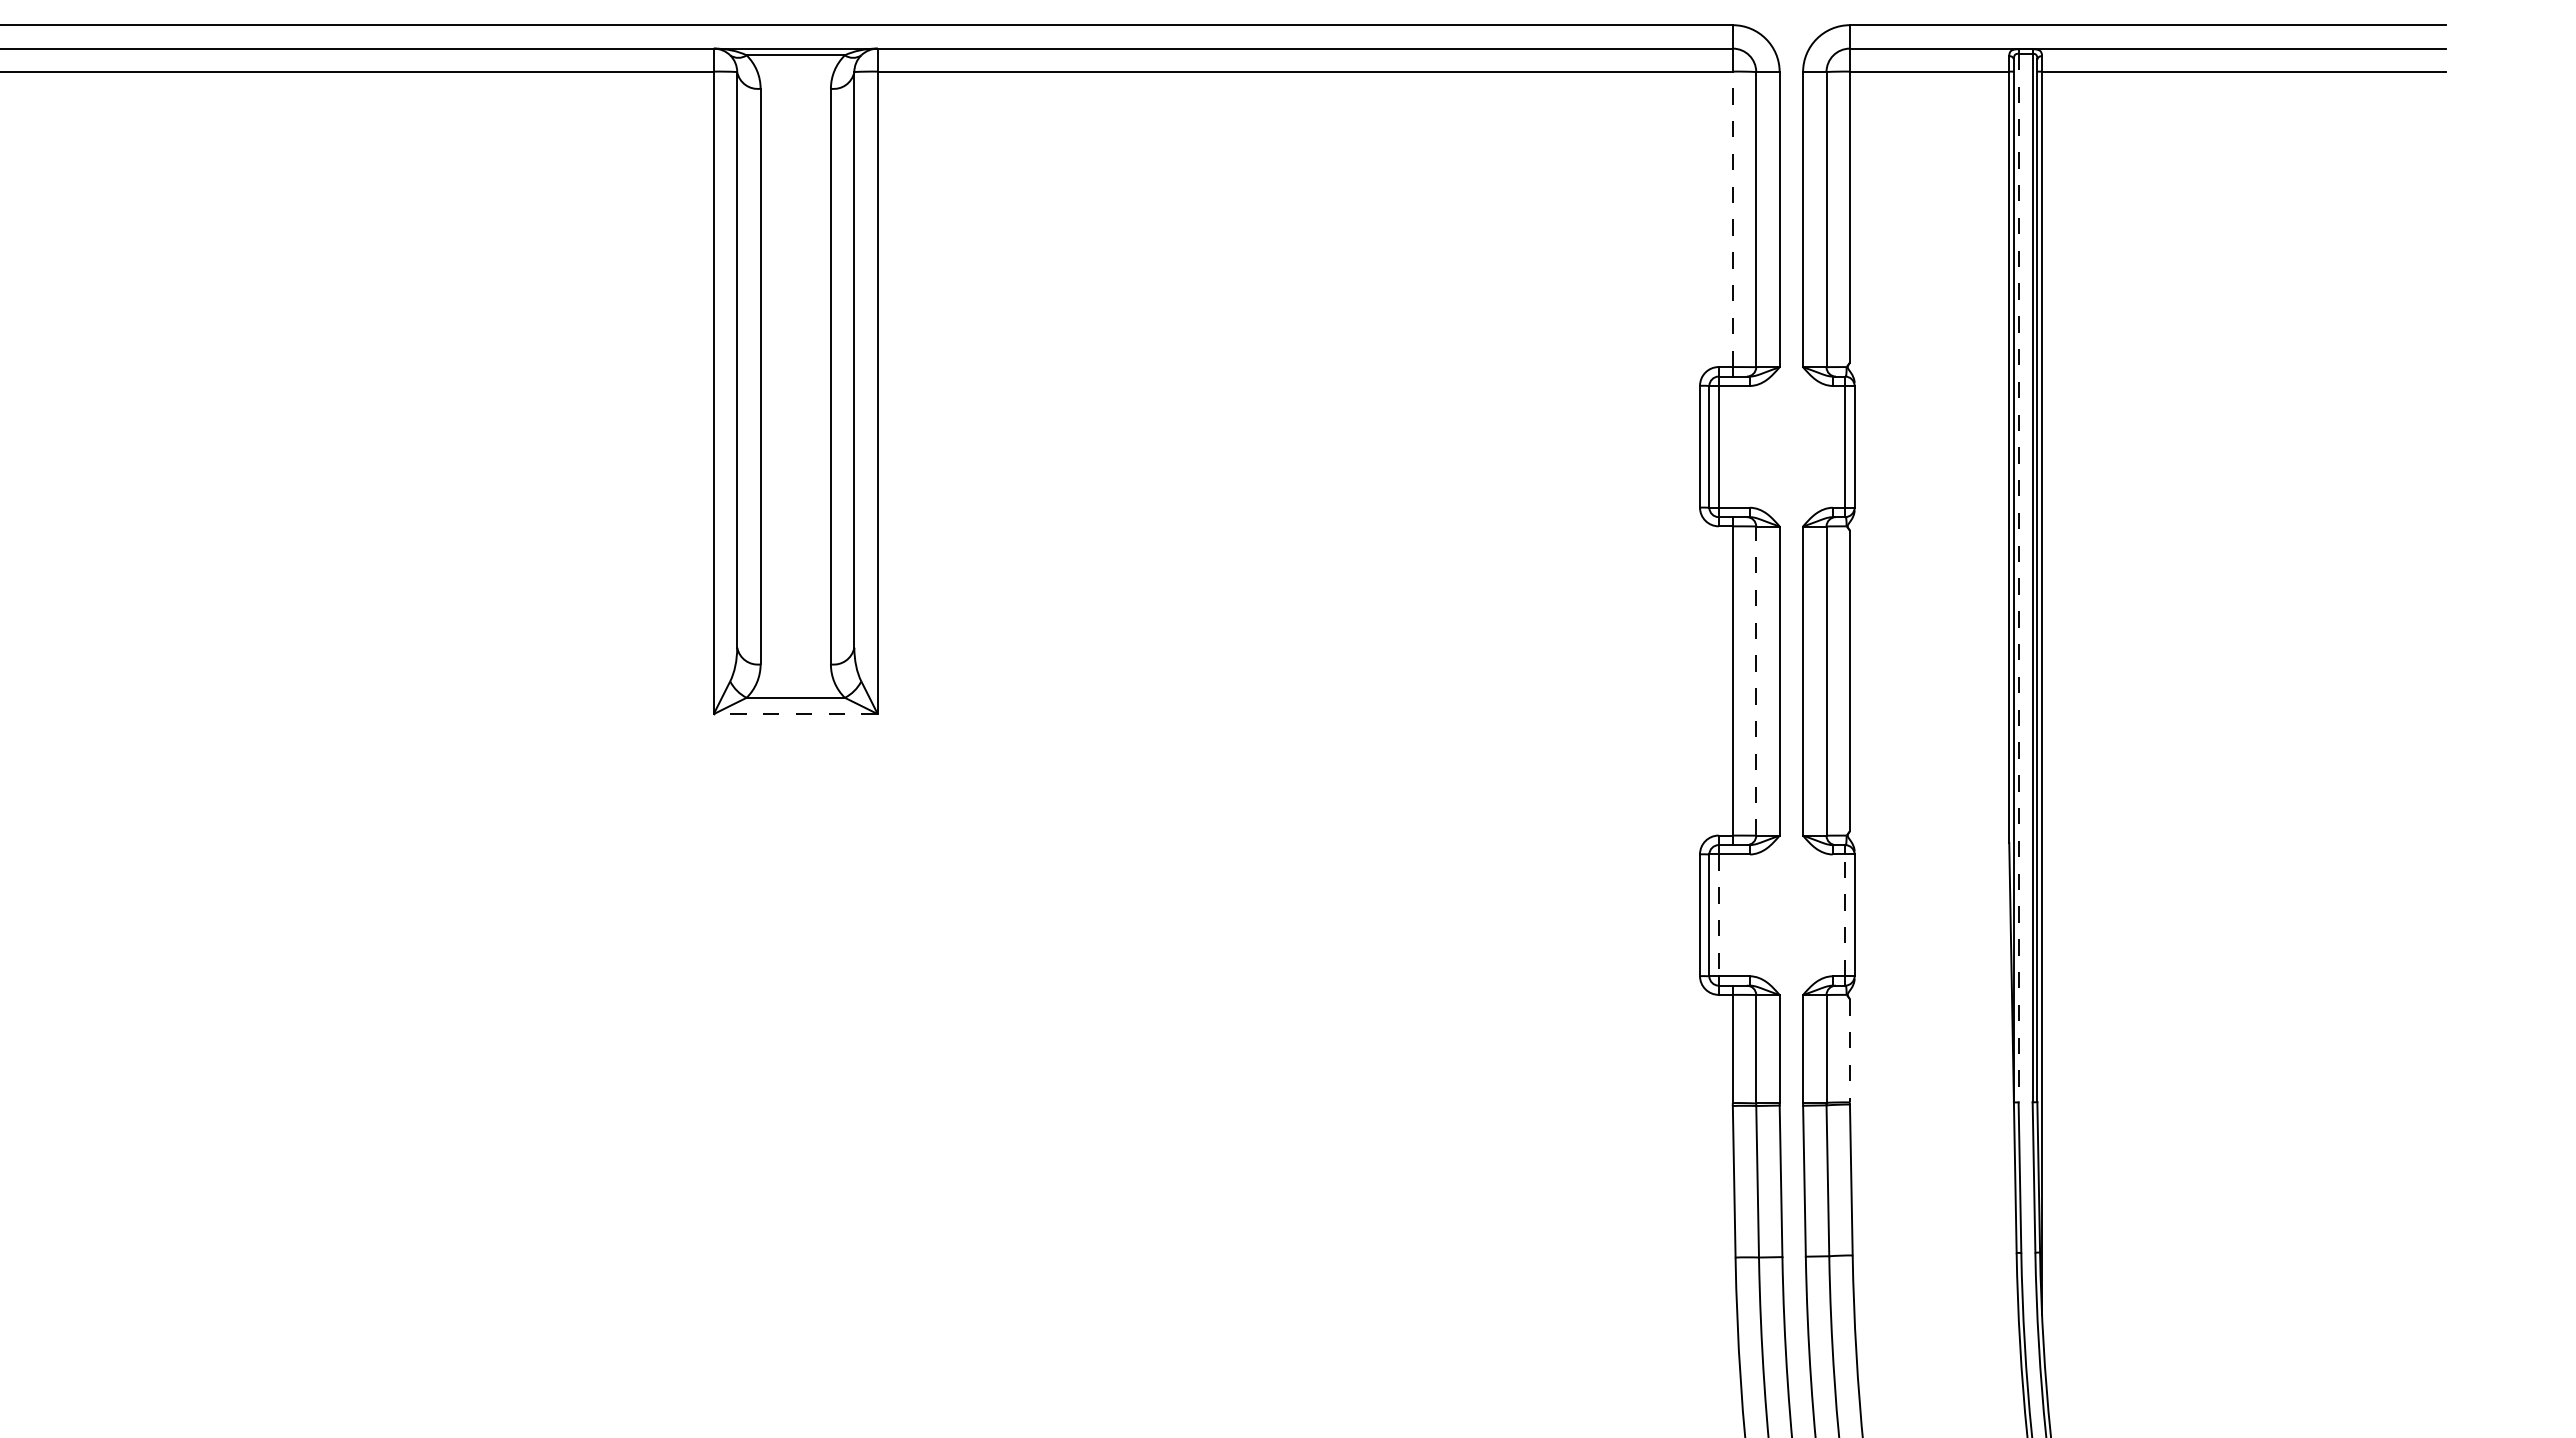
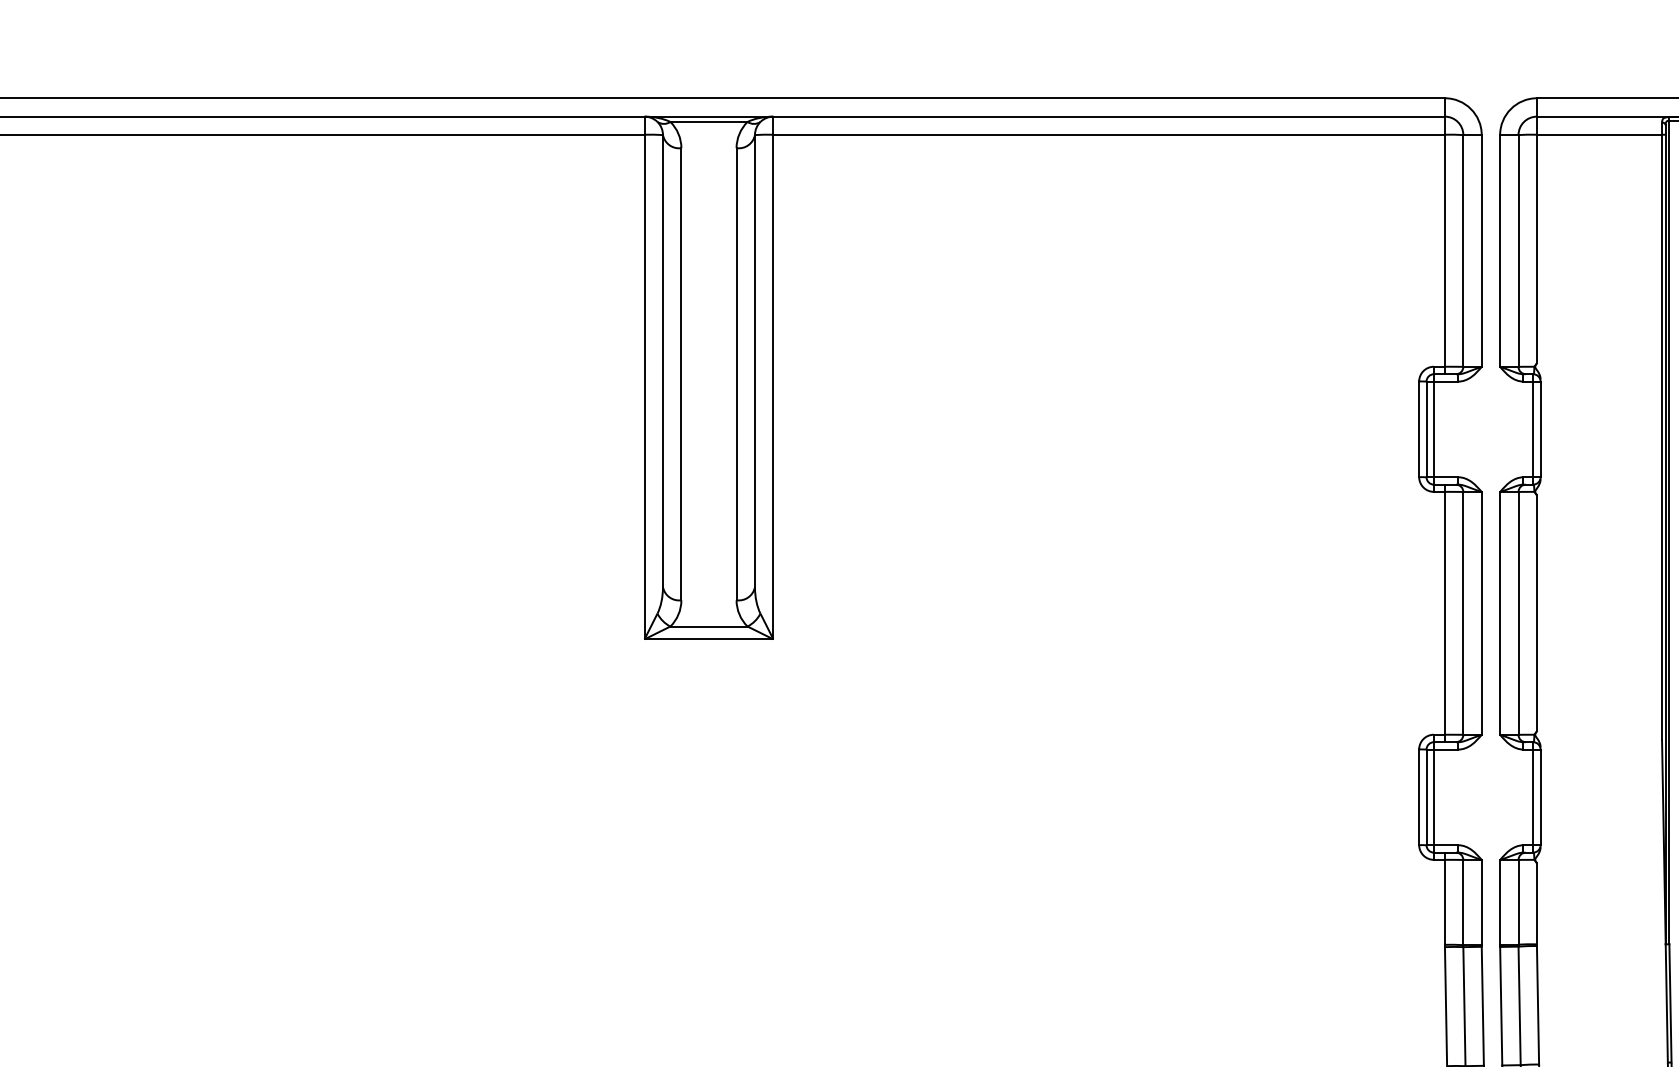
line: (1732, 219) -> (1444, 250), dashed -> solid
line: (2018, 578) -> (1669, 532), dashed -> solid
line: (1756, 681) -> (1463, 613), dashed -> solid
line: (795, 714) -> (708, 639), dashed -> solid
line: (1718, 915) -> (1433, 797), dashed -> solid
line: (1845, 915) -> (1533, 797), dashed -> solid
line: (1849, 1050) -> (1536, 903), dashed -> solid

